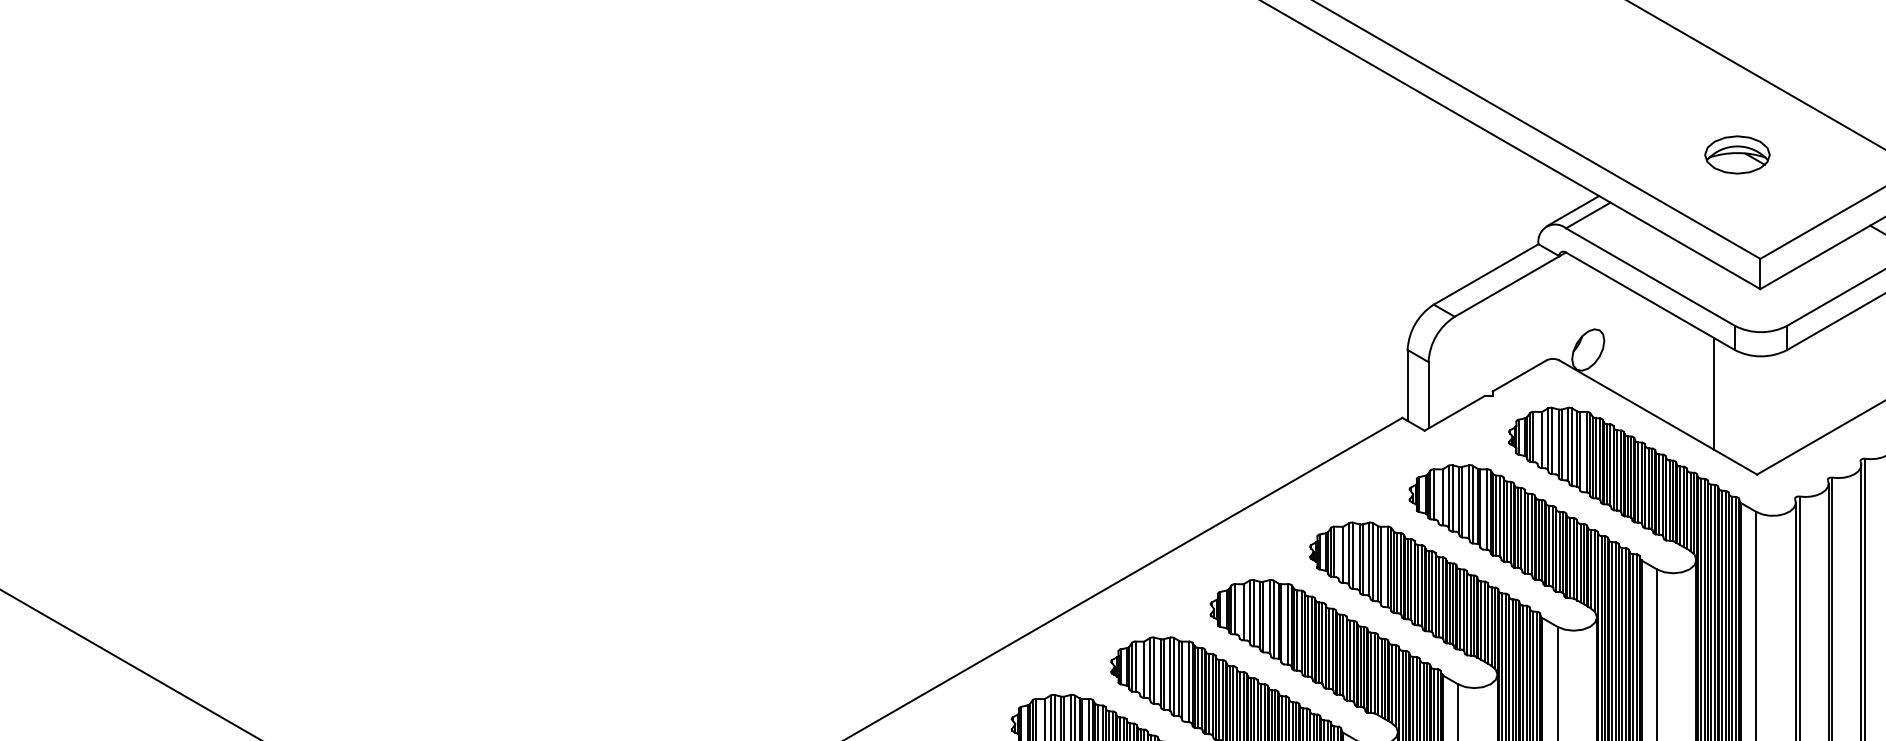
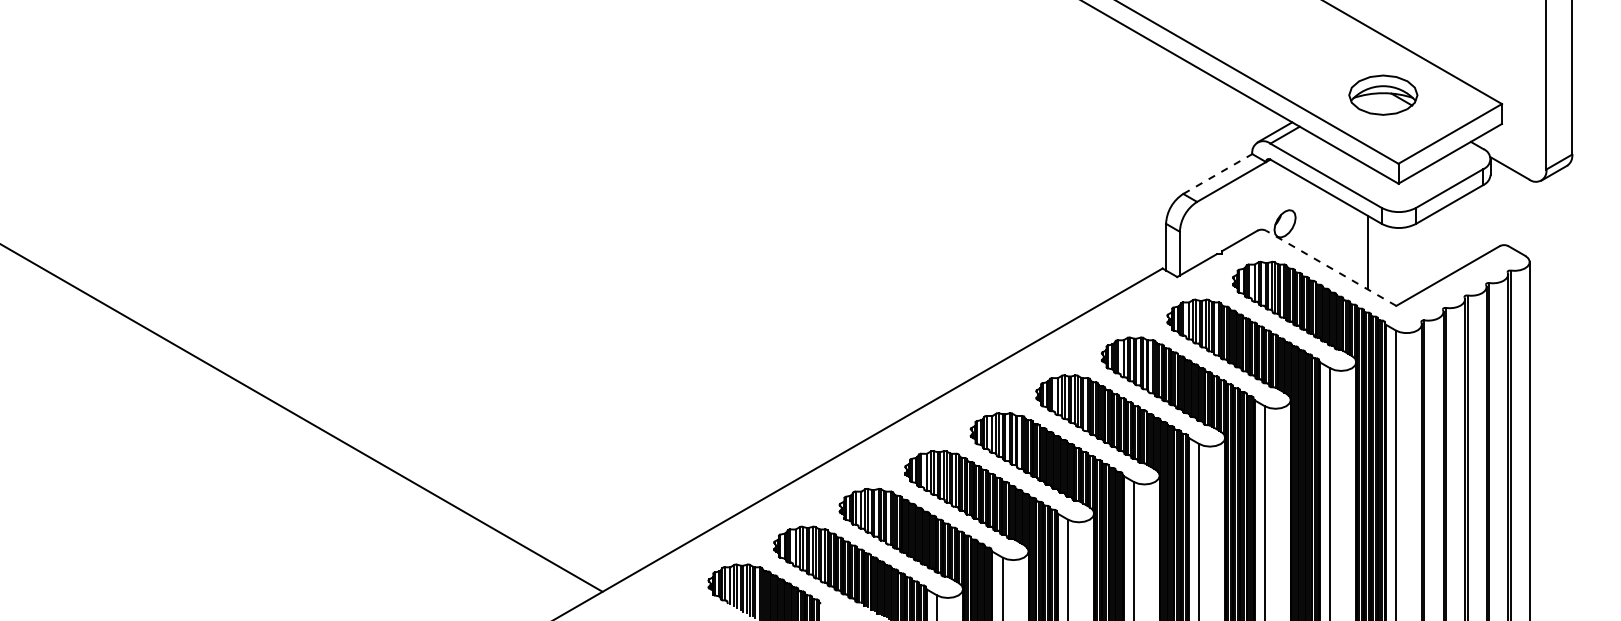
part: (1737, 155) -> (1383, 95), size x1.6
line: (1485, 275) -> (1217, 174), solid -> dashed
line: (1657, 417) -> (1330, 268), solid -> dashed

